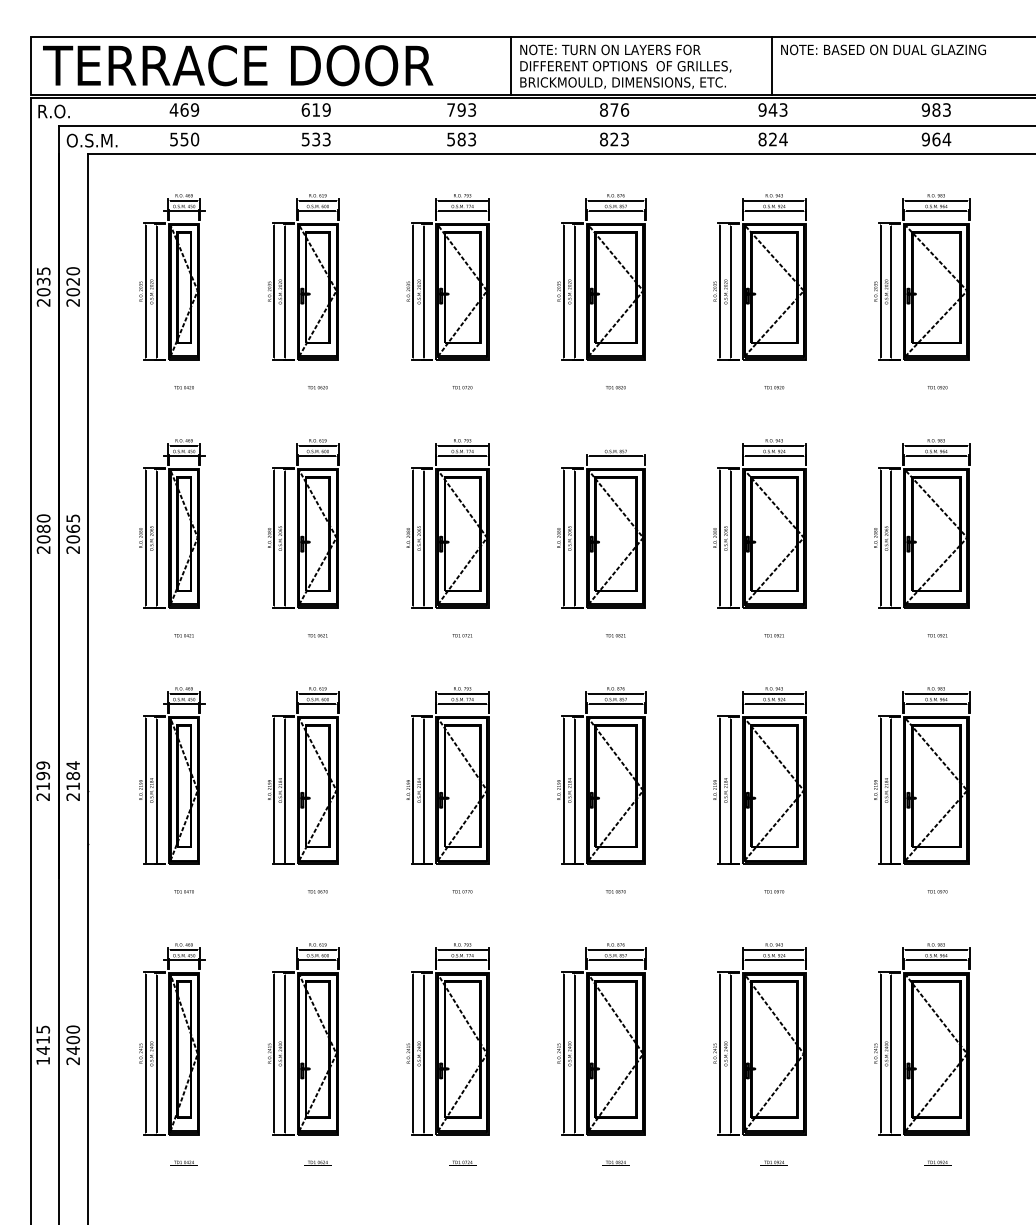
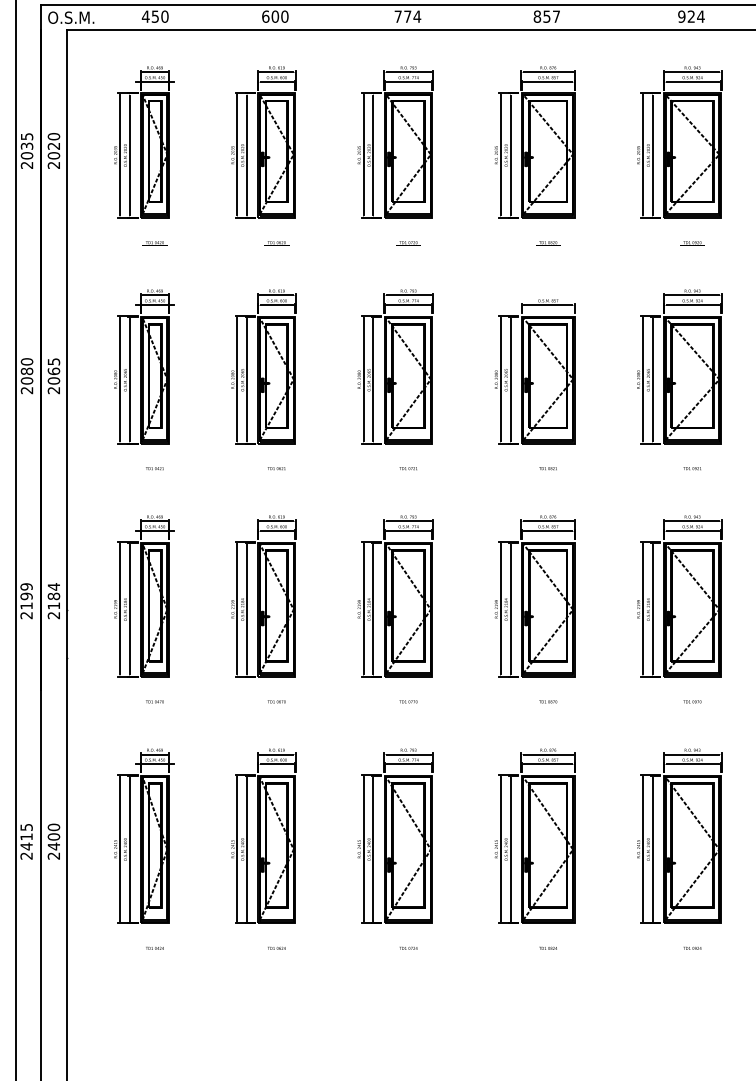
text: (173, 139) -> (145, 16), 550 -> 450
text: (315, 139) -> (274, 16), 533 -> 600
text: (461, 139) -> (407, 16), 583 -> 774
text: (619, 139) -> (551, 16), 823 -> 857
text: (762, 139) -> (681, 16), 824 -> 924
text: (42, 1061) -> (25, 856), 1415 -> 2415

